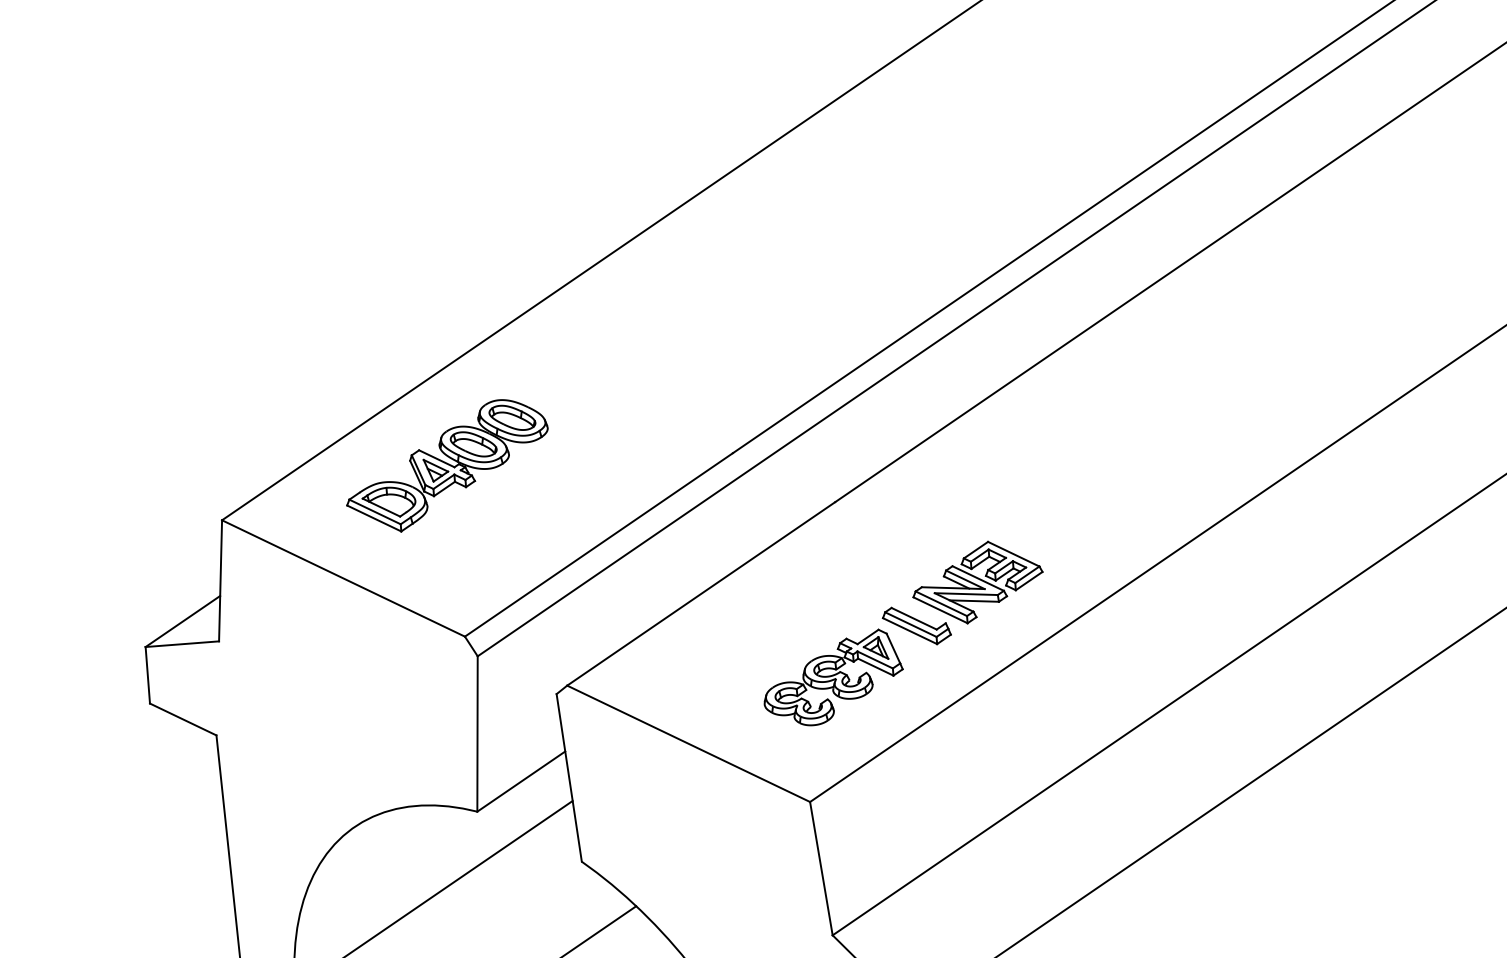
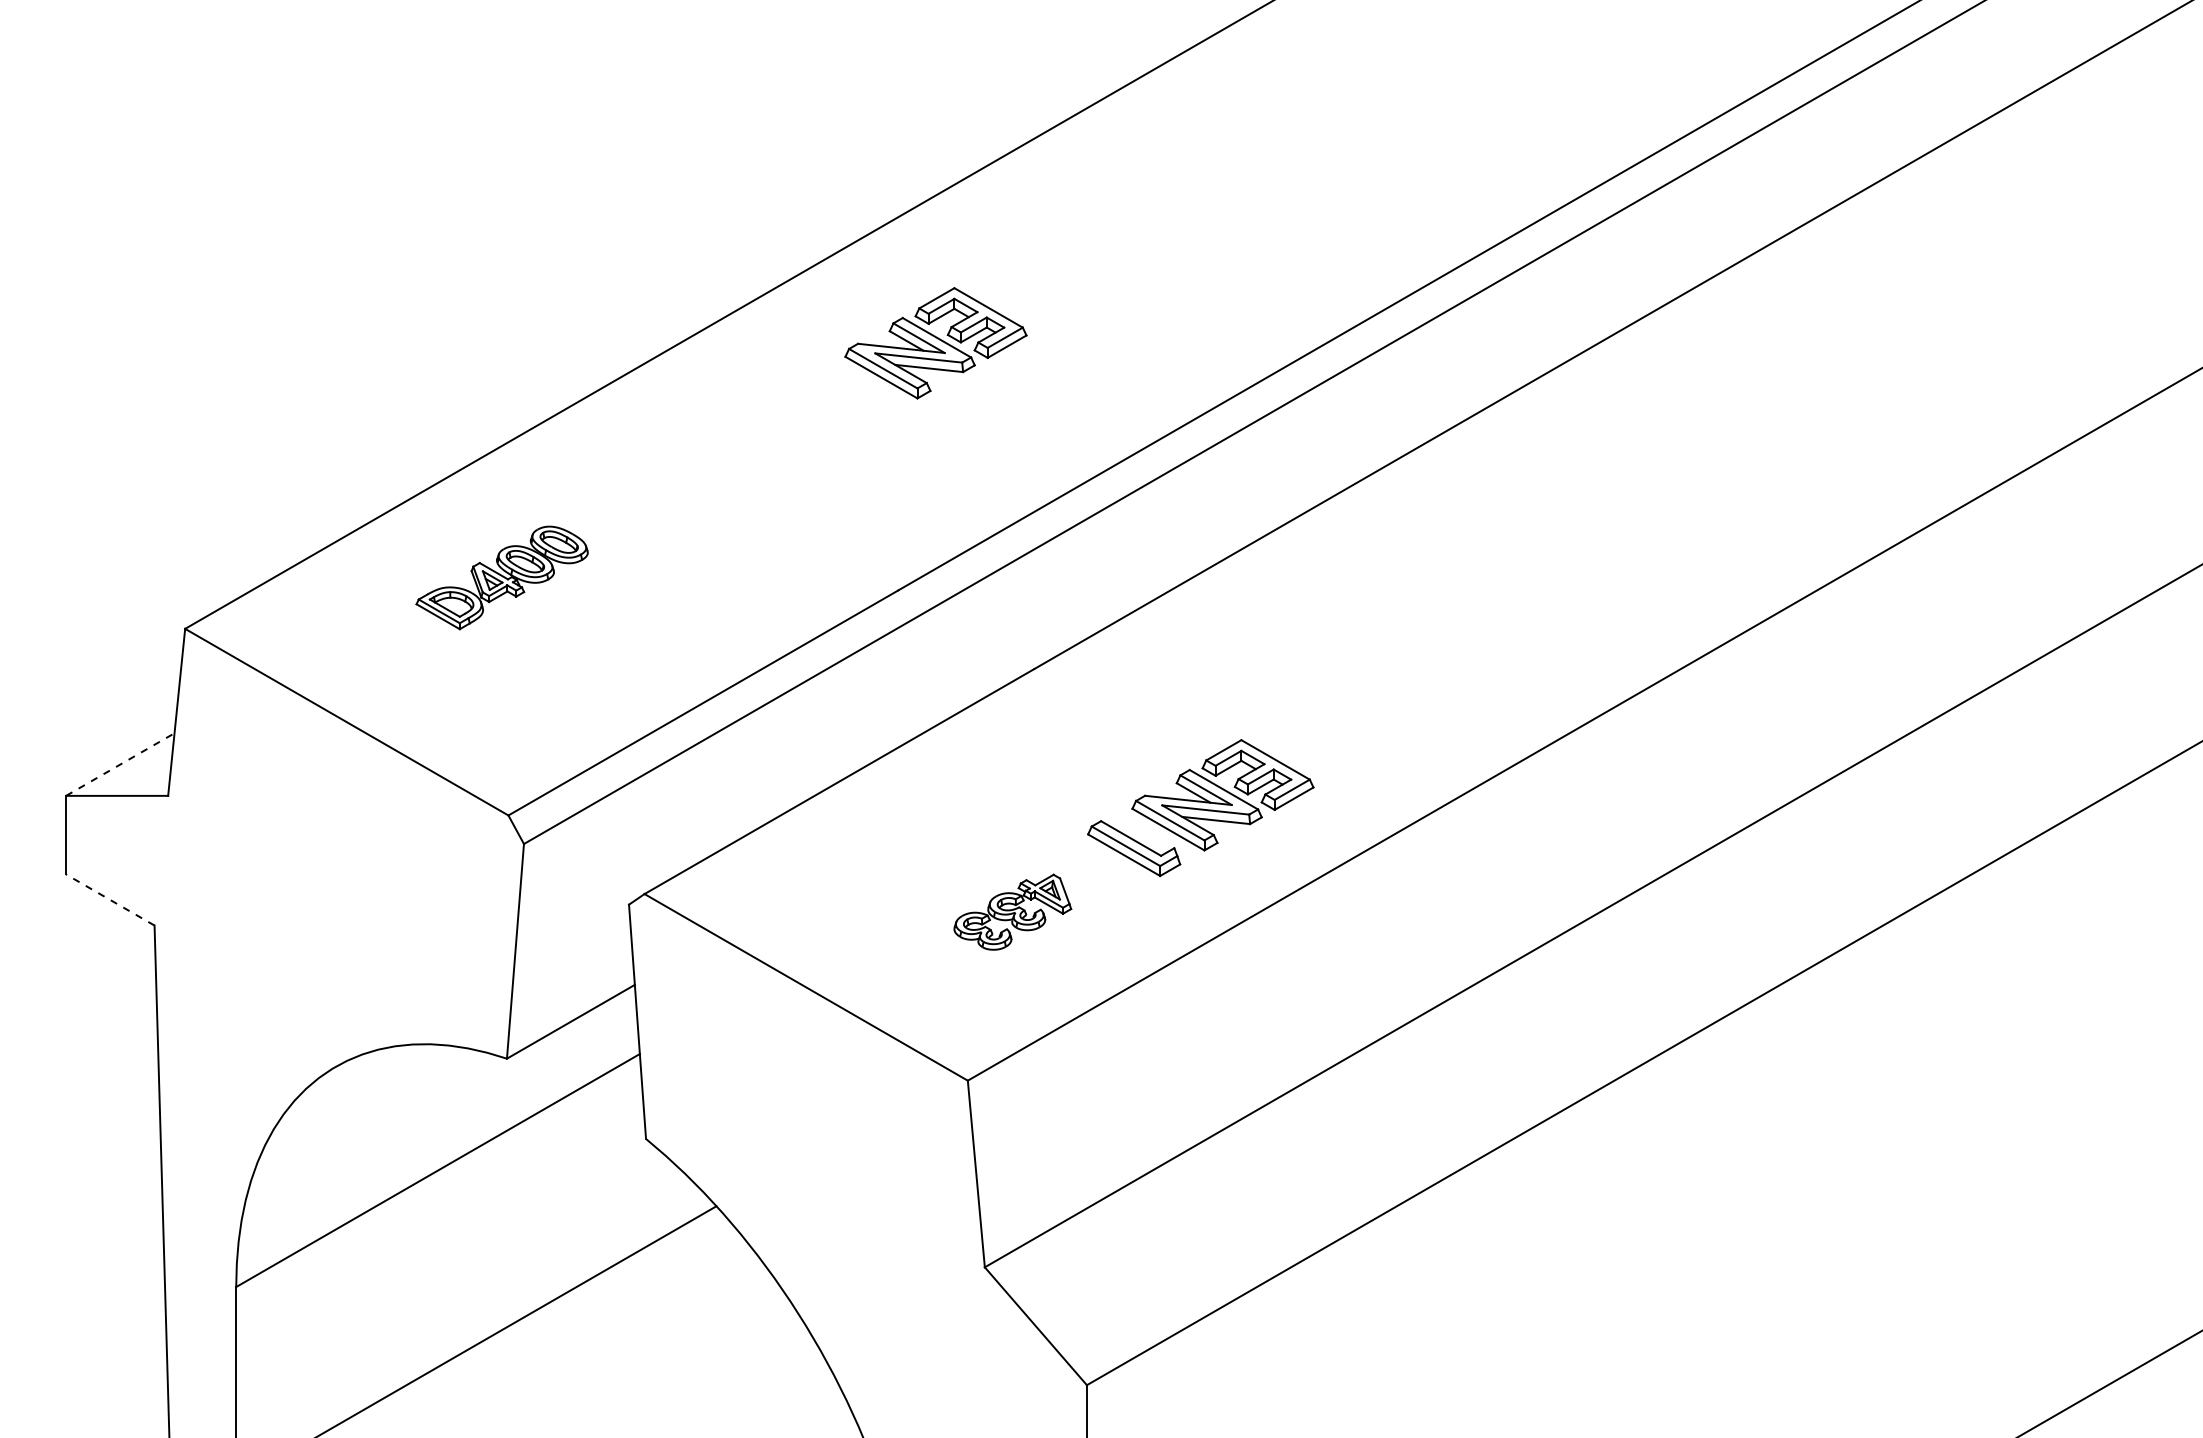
part: (746, 273) -> (935, 343), added
part: (446, 465) -> (501, 577), size x0.6
line: (183, 621) -> (120, 764), solid -> dashed
part: (832, 677) -> (1012, 911), size x0.6
line: (182, 719) -> (109, 899), solid -> dashed

